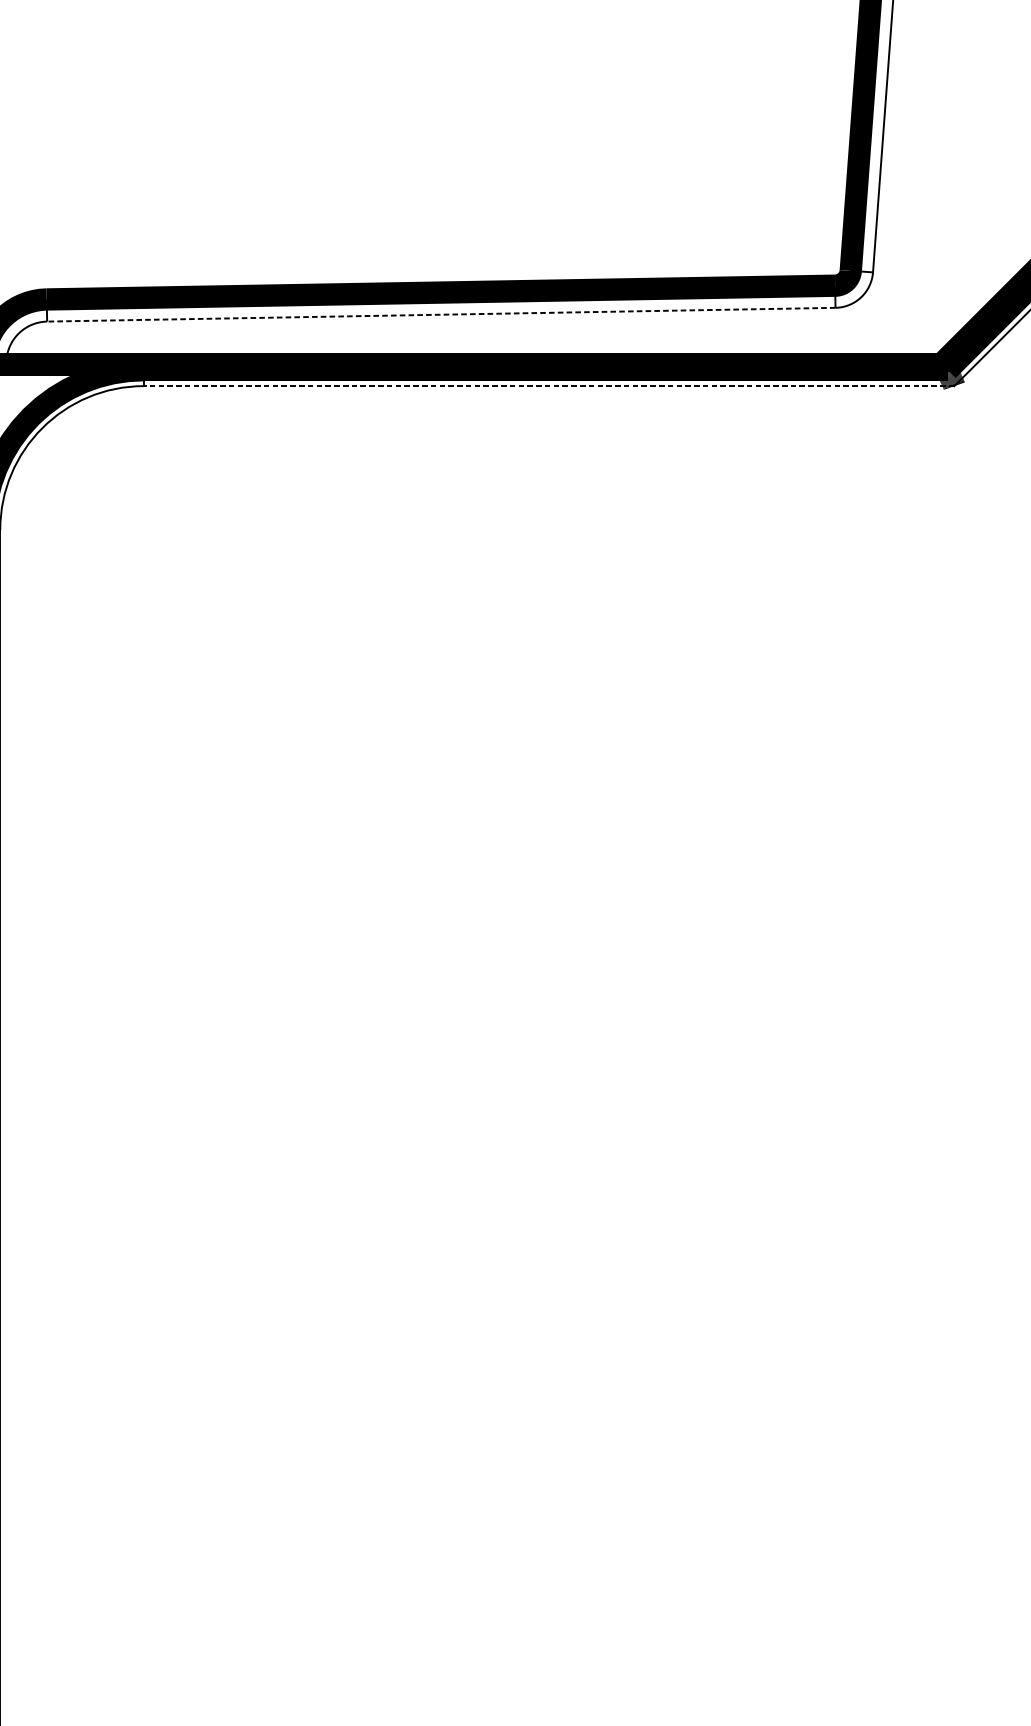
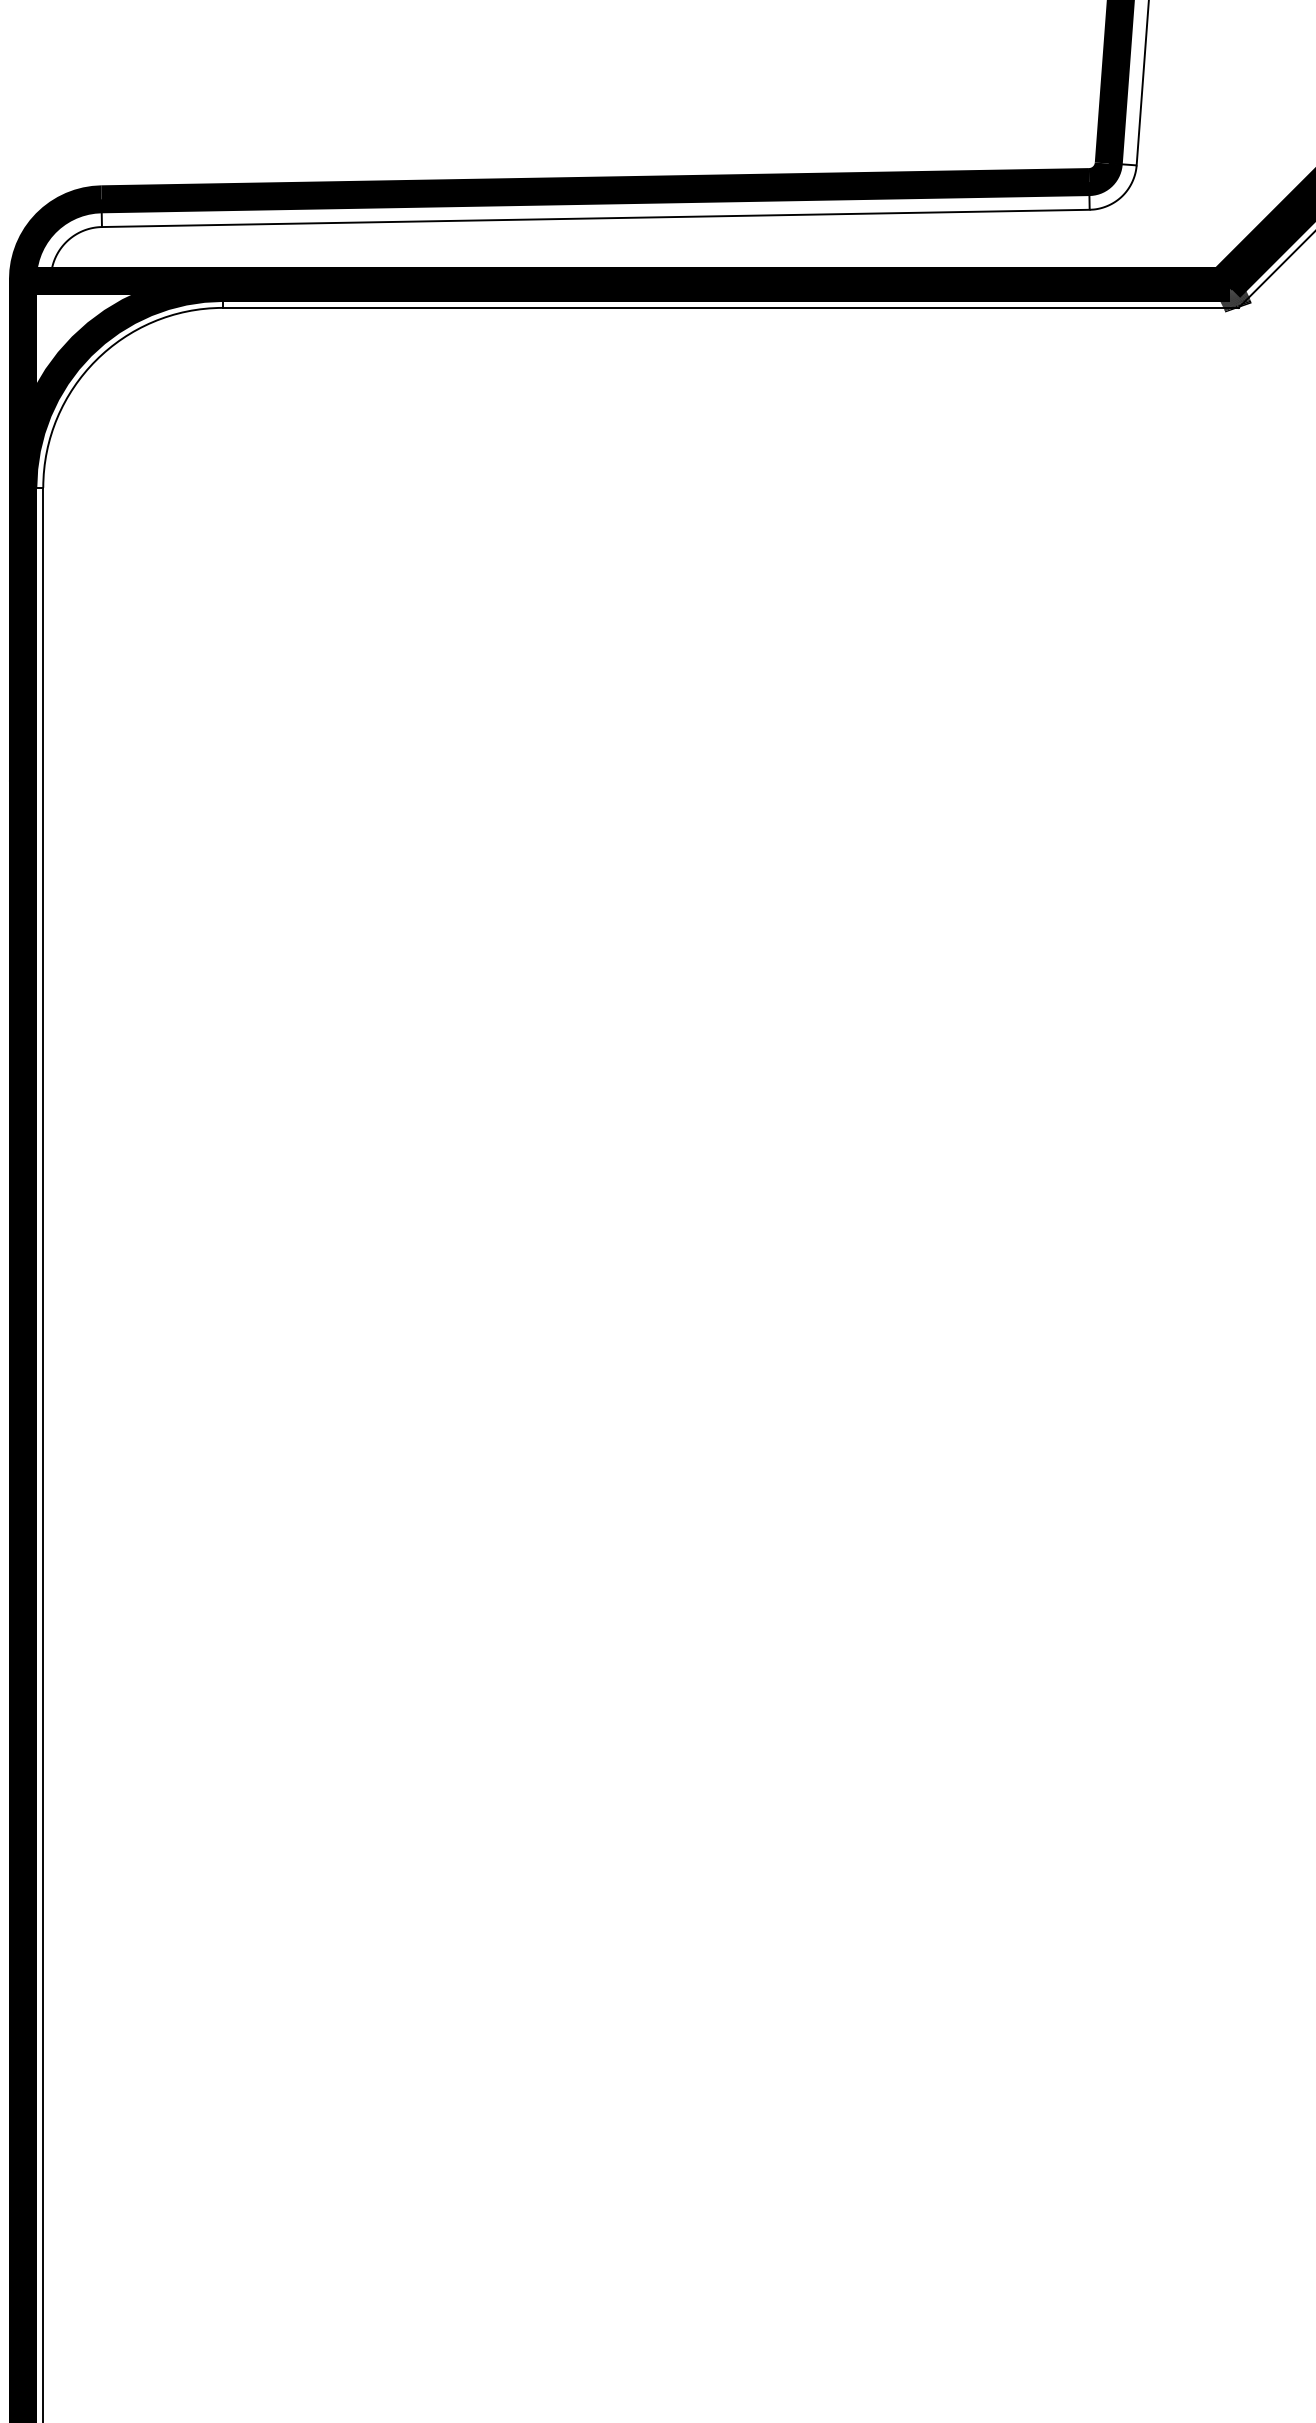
line: (441, 314) -> (595, 218), dashed -> solid
line: (548, 385) -> (730, 307), dashed -> solid

